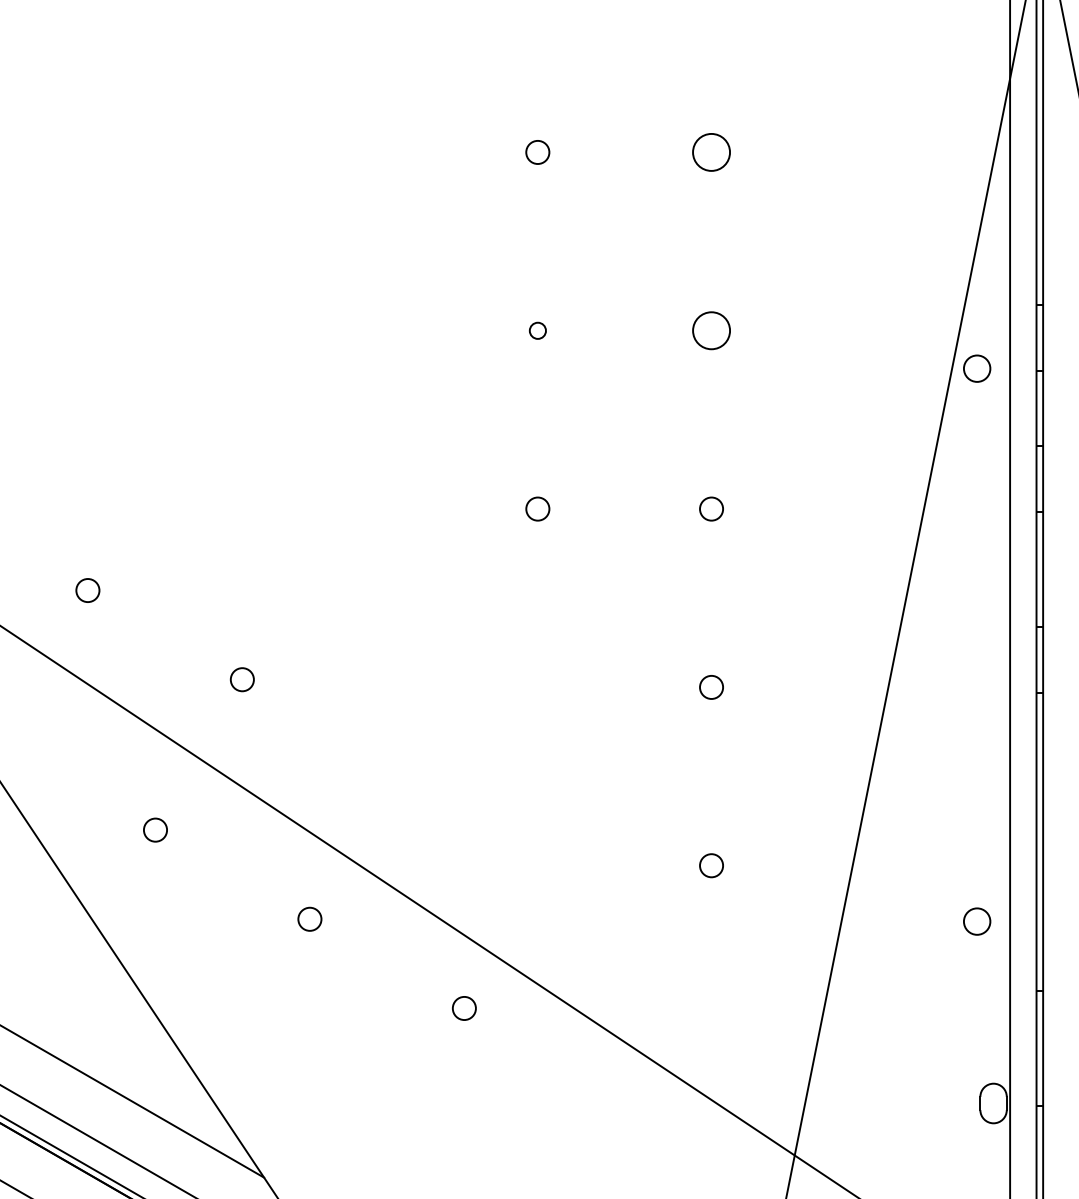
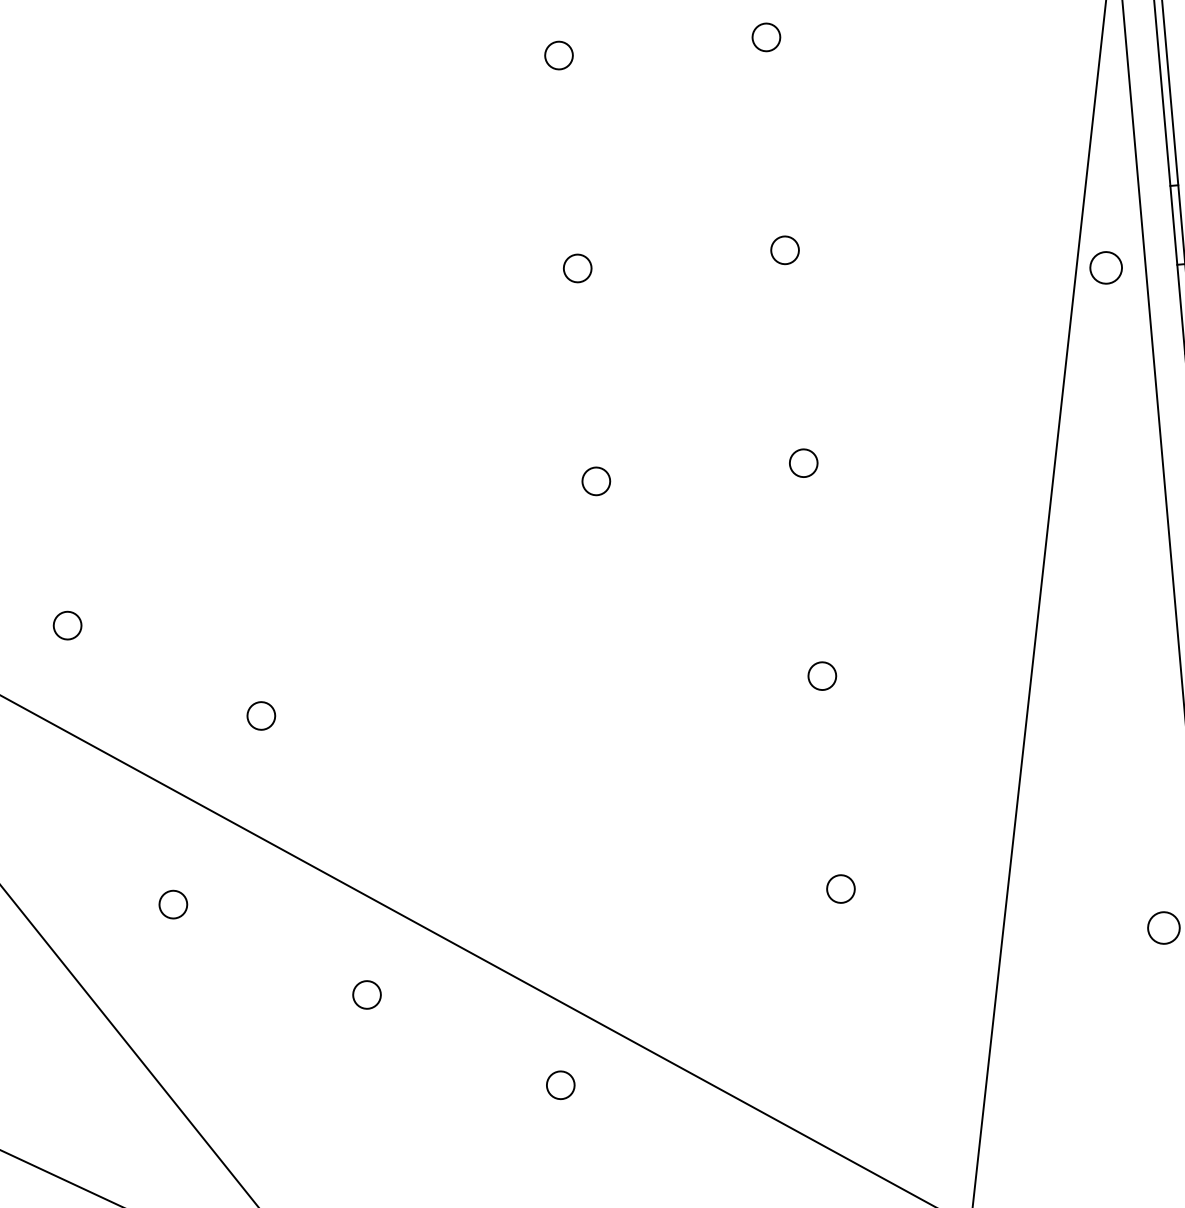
circle: (711, 152) -> (766, 37), size x0.62
circle: (537, 330) -> (577, 268), size x1.43
circle: (711, 330) -> (784, 250), size x0.62

